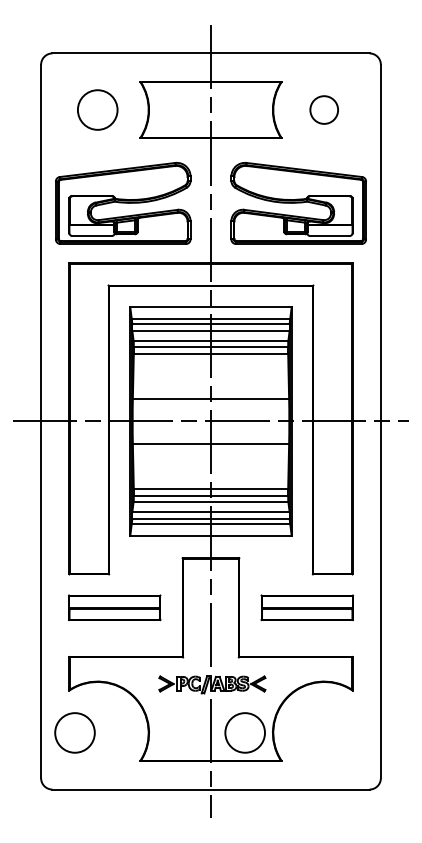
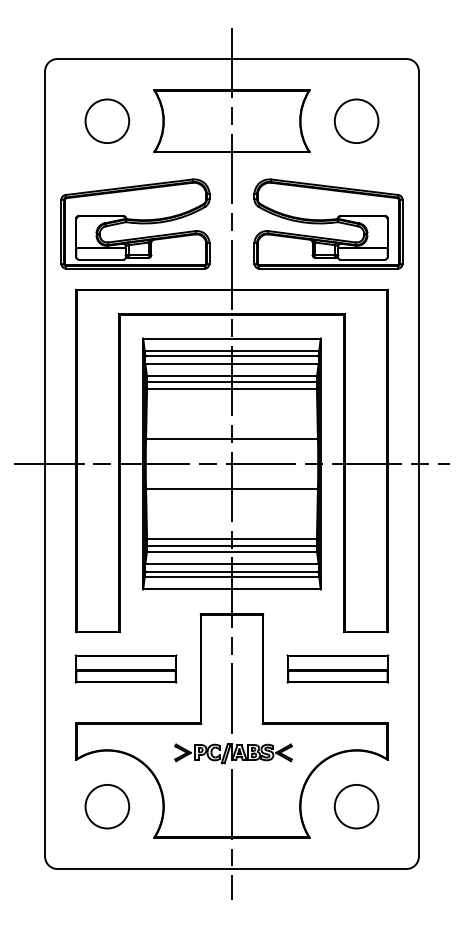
circle: (324, 110) -> (356, 121), size x1.43
circle: (75, 732) -> (107, 806), moved
circle: (245, 732) -> (356, 806), moved

